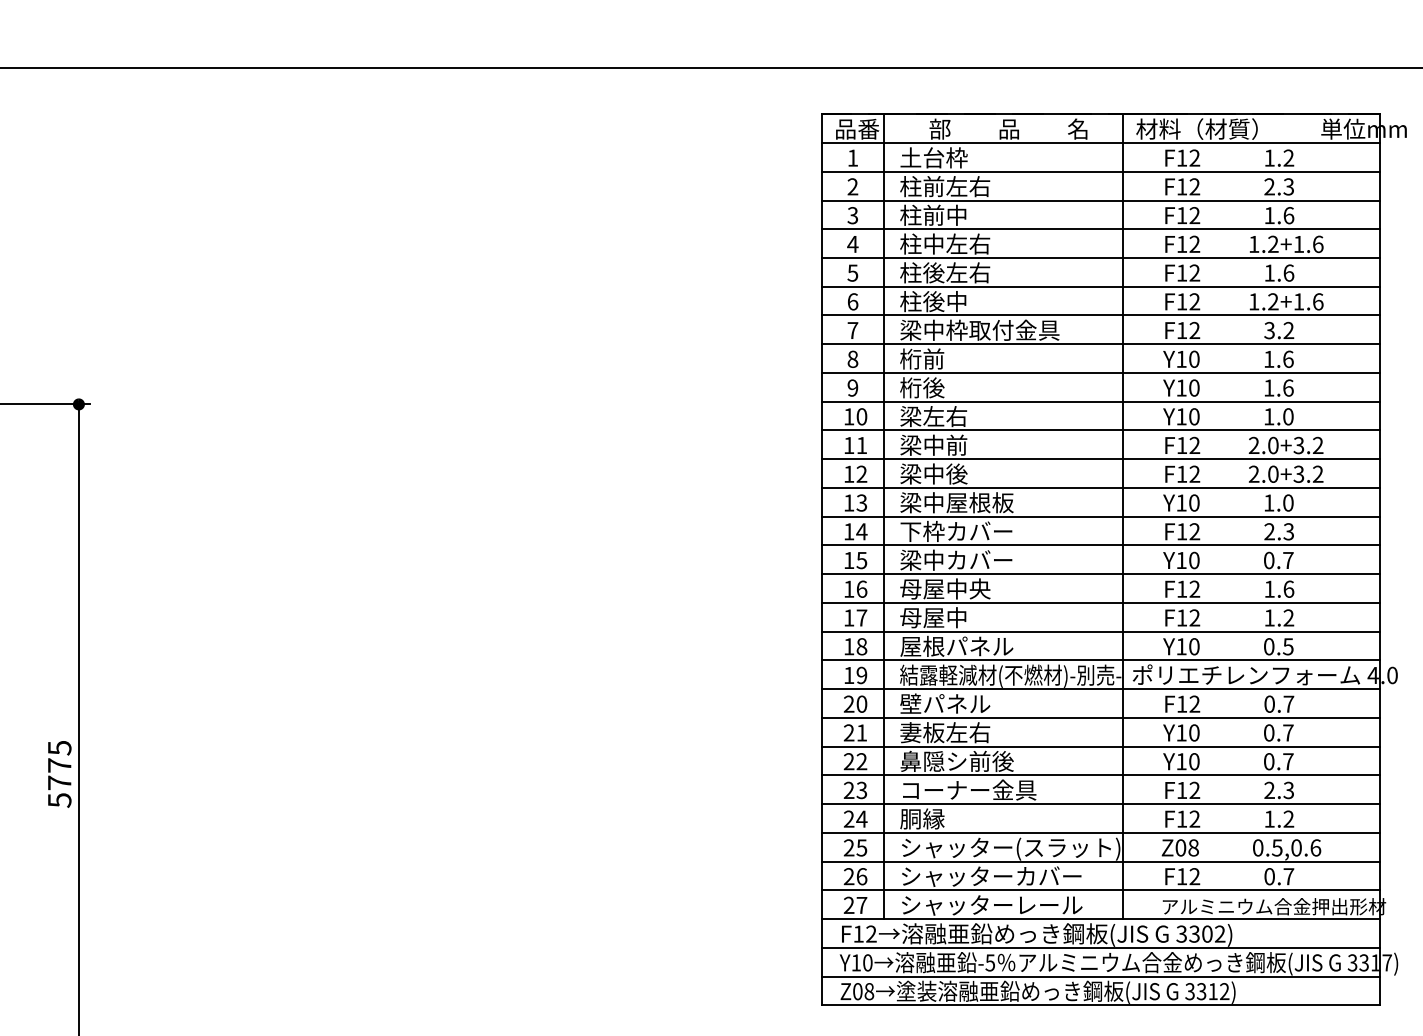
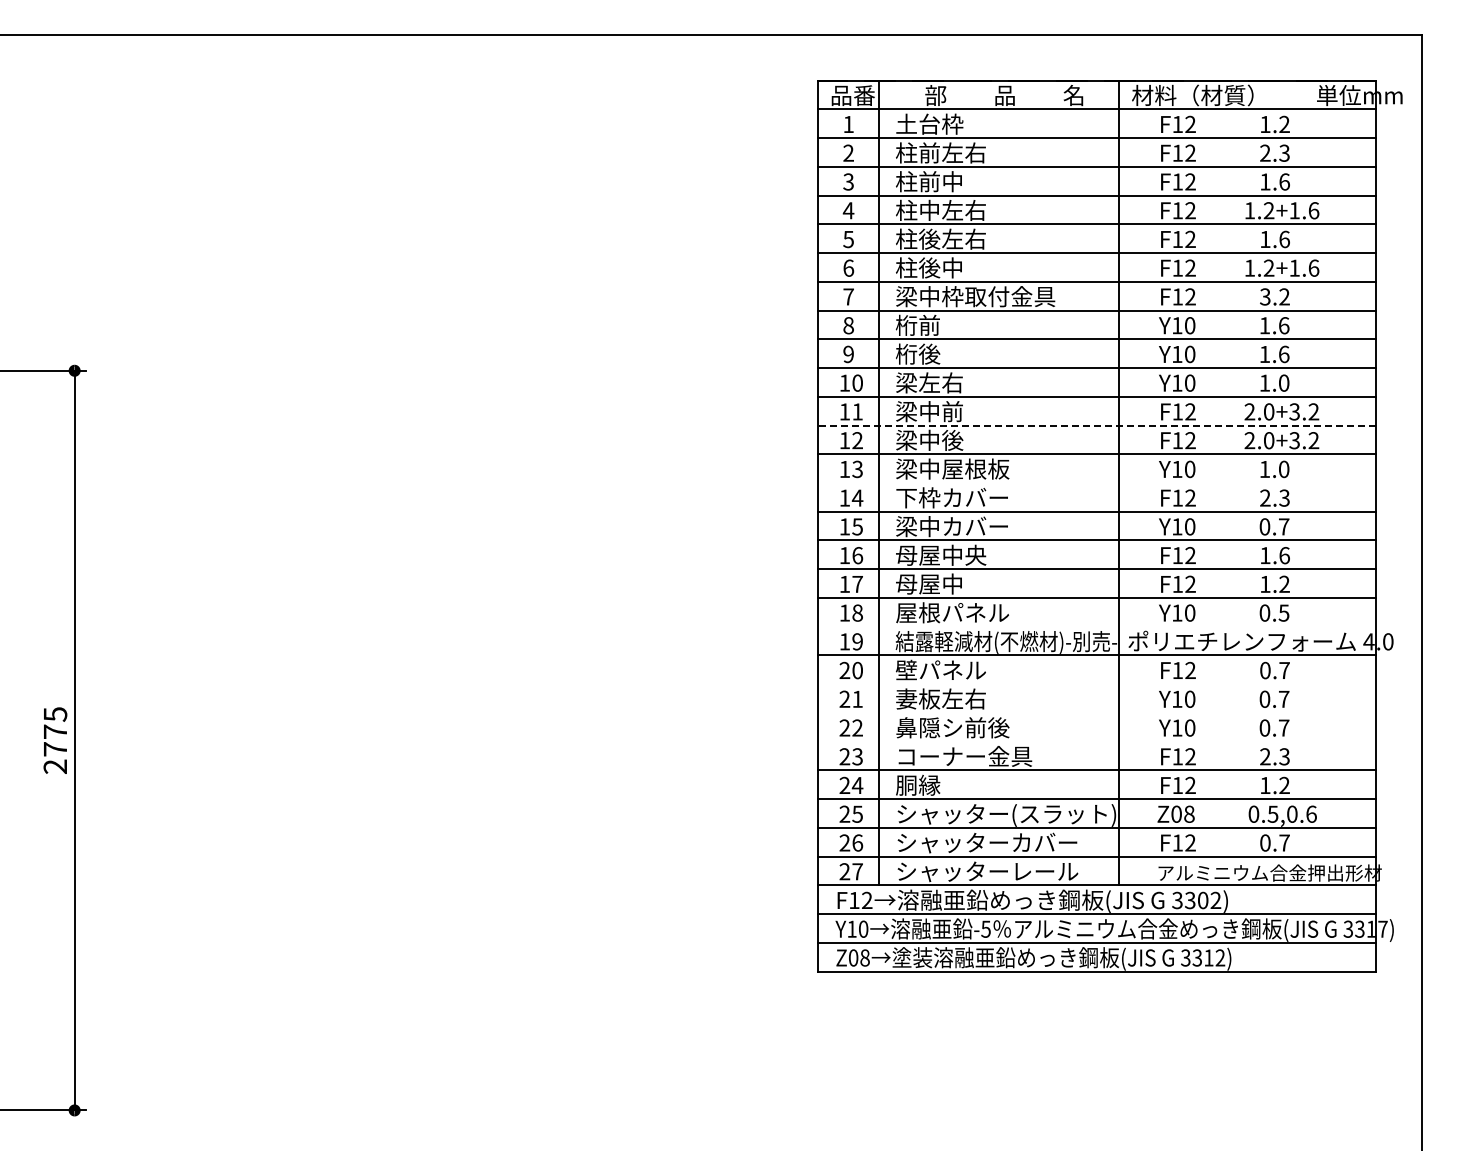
line: (1100, 459) -> (1096, 425), solid -> dashed
line: (1100, 517) -> (1096, 483), removed
line: (1100, 660) -> (1096, 626), removed
line: (1100, 718) -> (1096, 684), removed
line: (1100, 746) -> (1096, 712), removed
line: (1100, 775) -> (1096, 741), removed
text: (59, 800) -> (55, 766), 5775 -> 2775

